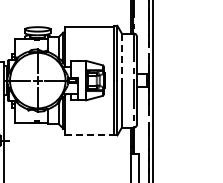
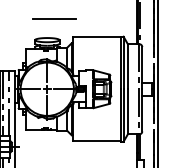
line: (45, 7) -> (54, 19), added
line: (121, 57) -> (127, 67), dashed -> solid
line: (89, 134) -> (96, 140), dashed -> solid

